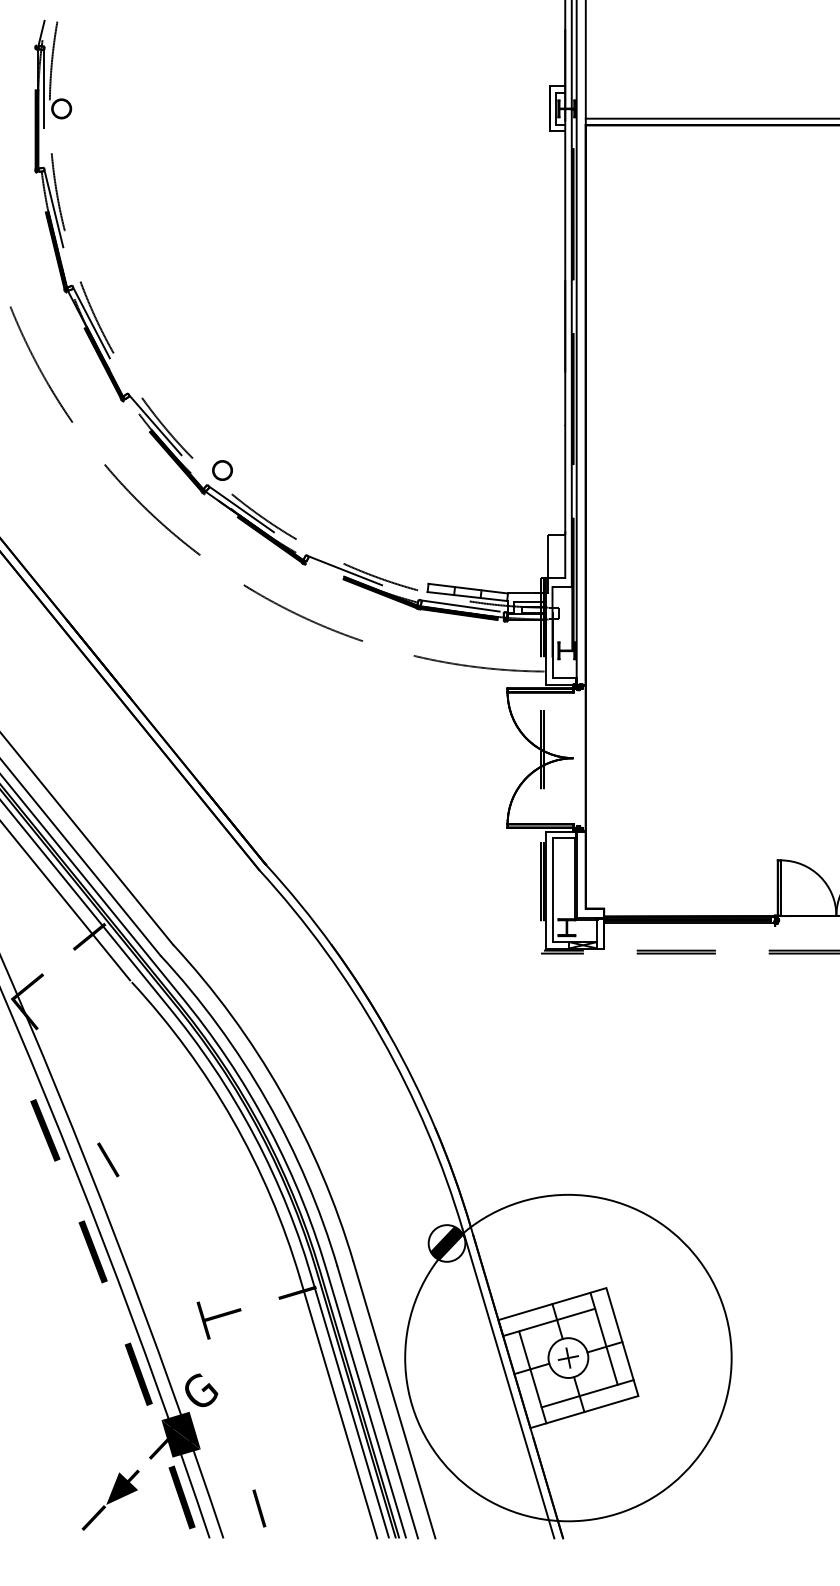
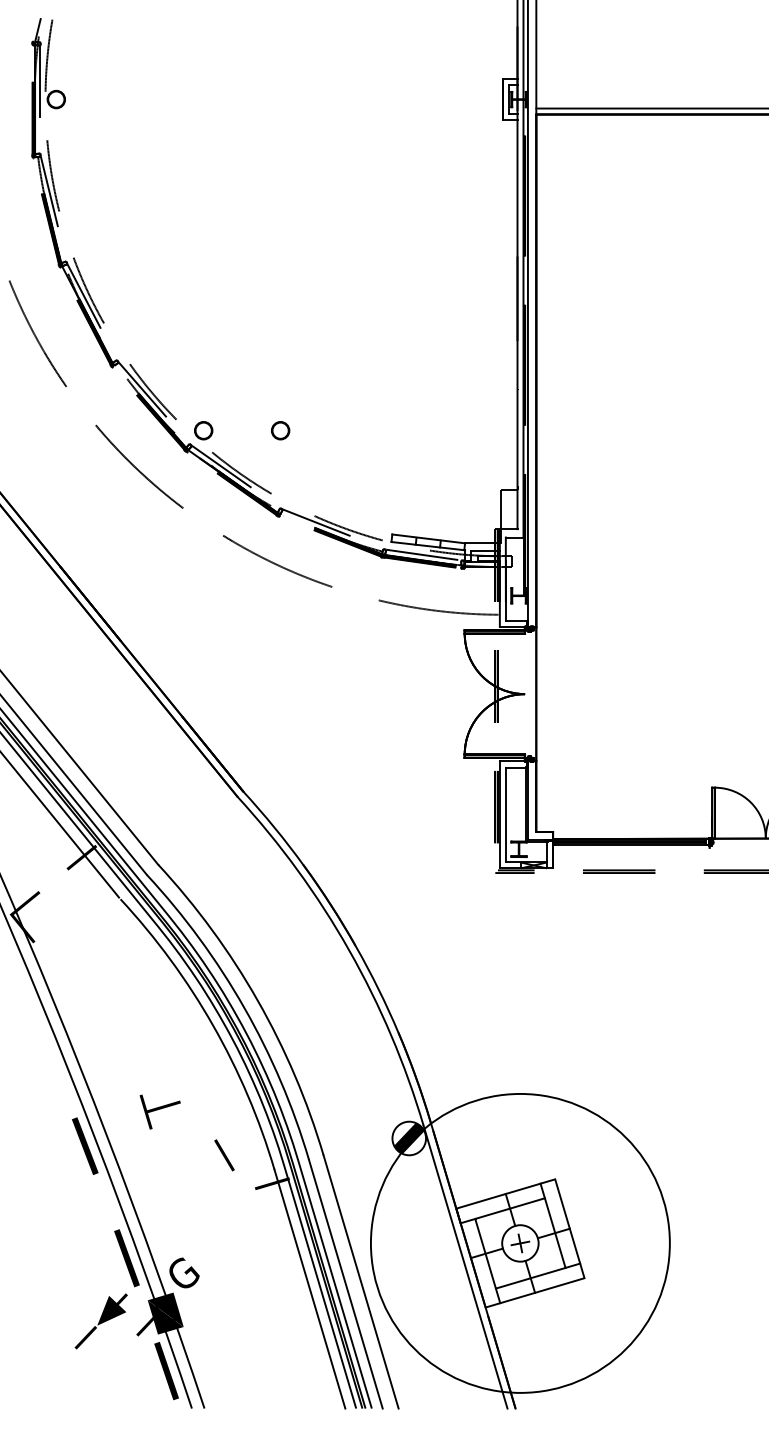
circle: (306, 470) -> (280, 430), added
part: (45, 1130) -> (41, 1035), removed
line: (108, 1159) -> (224, 1155), moved
part: (218, 1320) -> (159, 1111), moved
part: (110, 1499) -> (101, 1320), moved
line: (259, 1508) -> (237, 1381), removed

